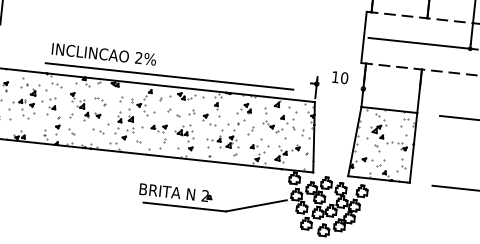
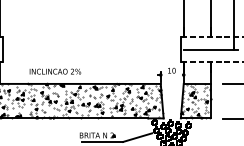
line: (169, 77) -> (88, 79), removed

